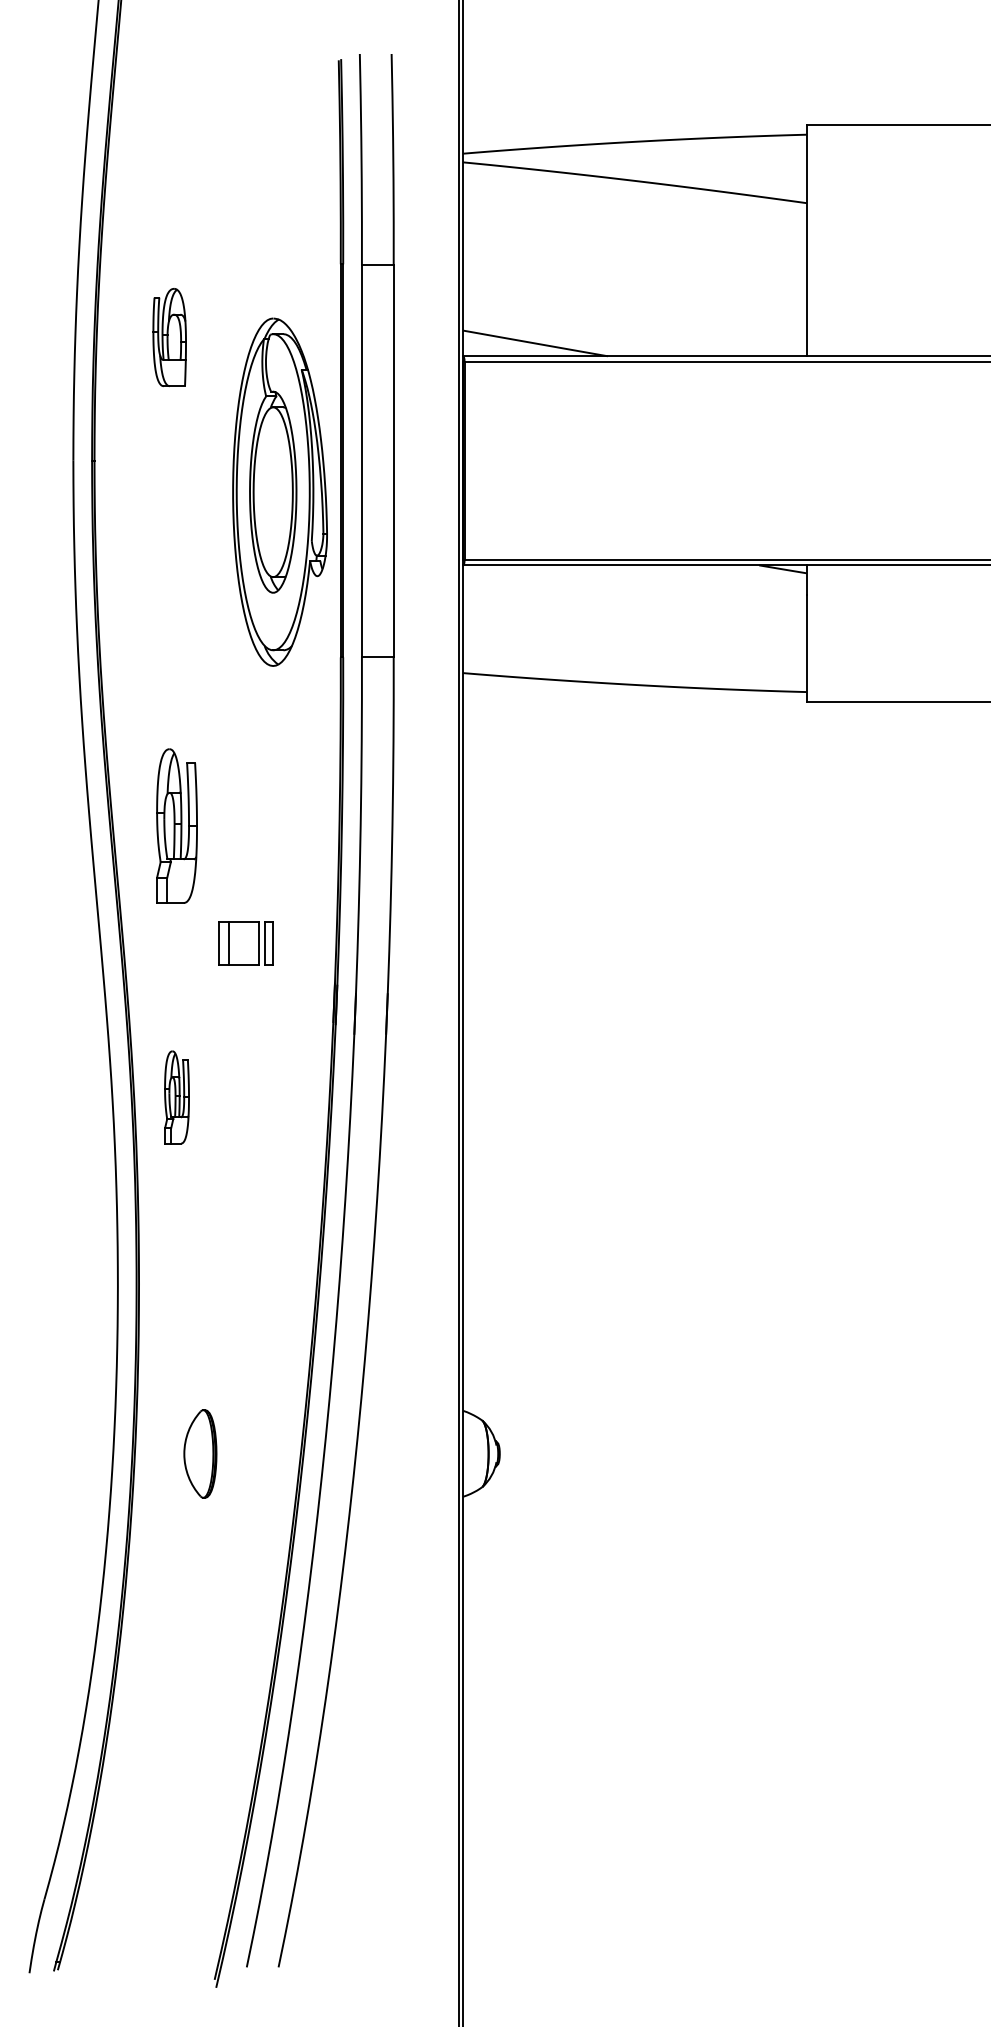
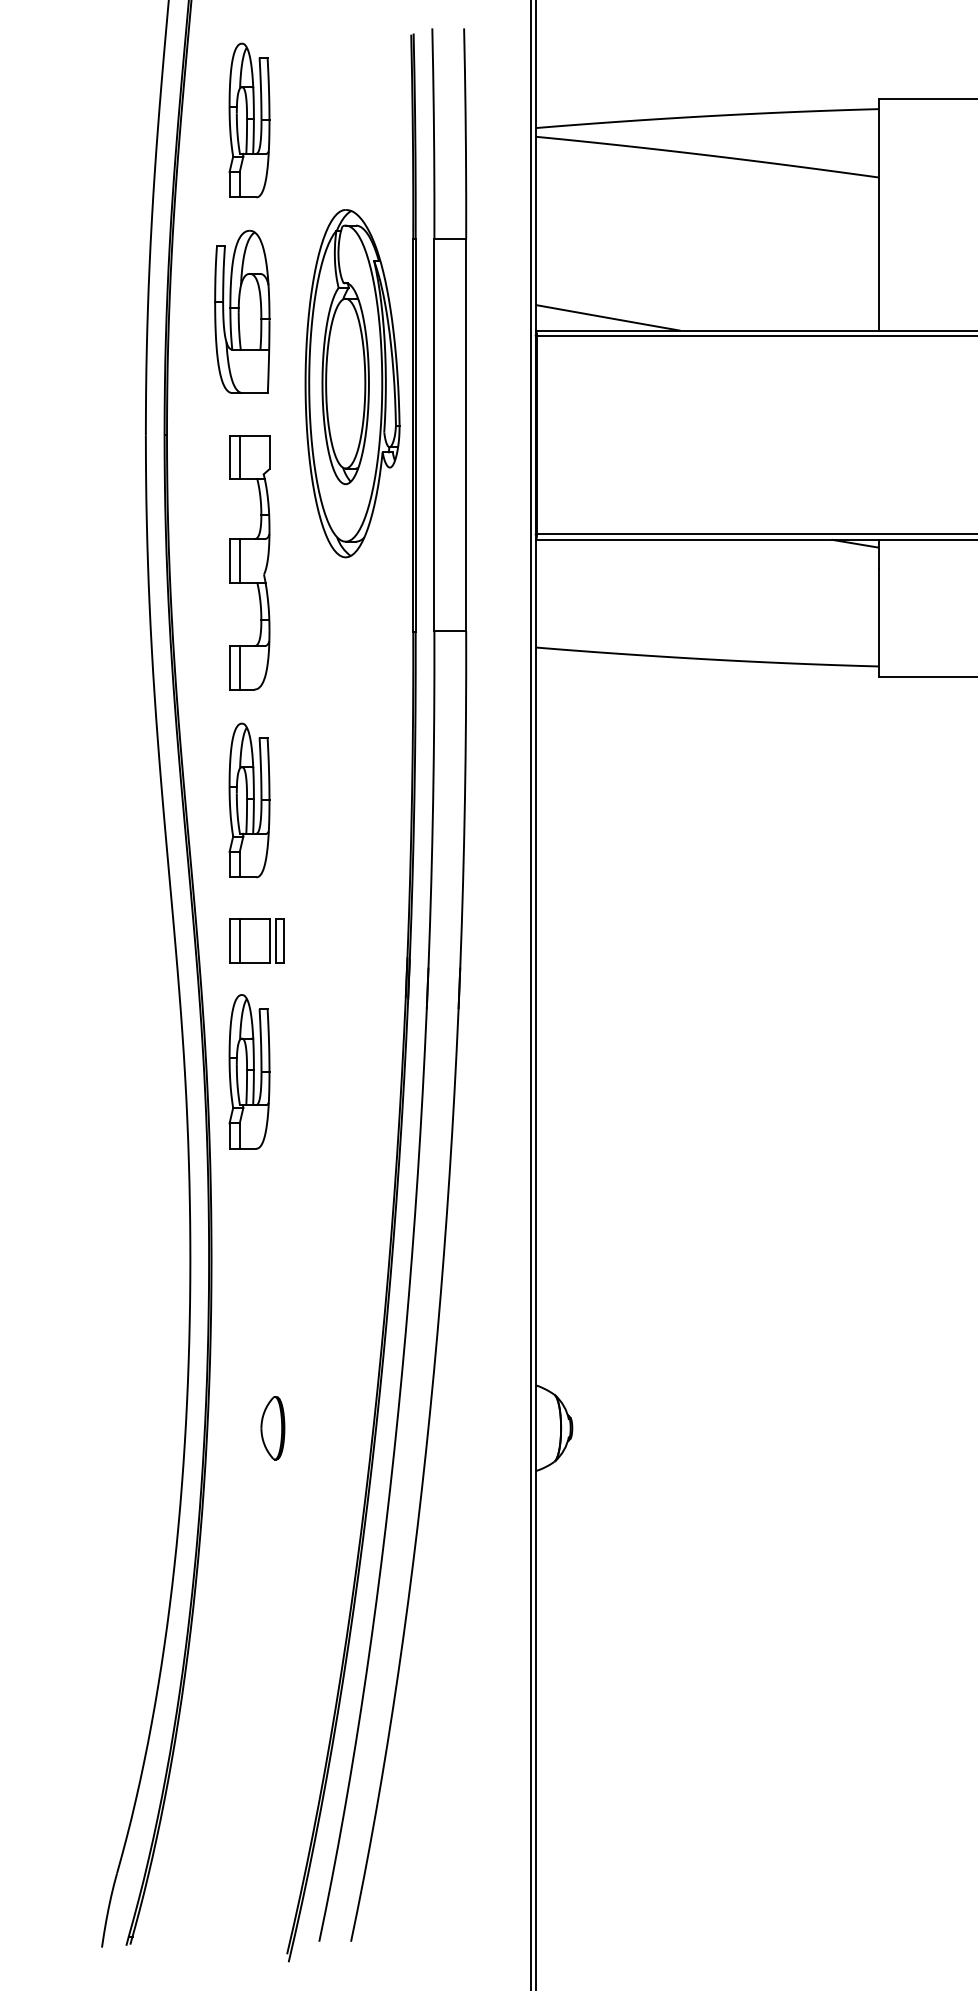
part: (176, 145) -> (248, 119), added
part: (169, 337) -> (241, 311), size x1.67
part: (279, 491) -> (351, 382), moved
part: (176, 587) -> (248, 561), added
part: (245, 943) -> (255, 940), moved
part: (176, 1097) -> (248, 1071), size x1.67
part: (200, 1453) -> (272, 1427), size x0.71

